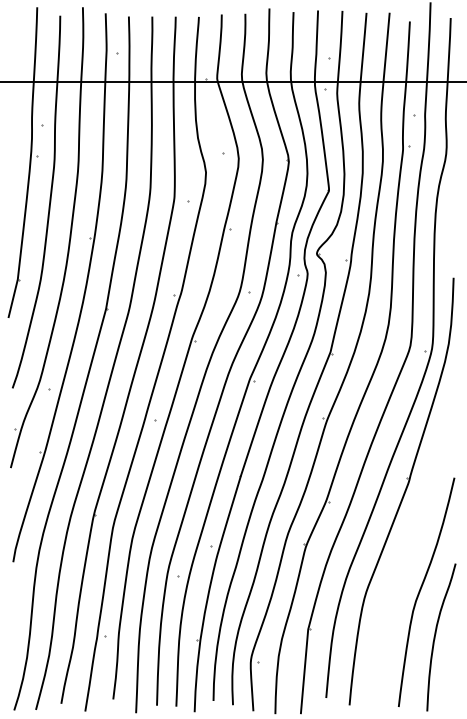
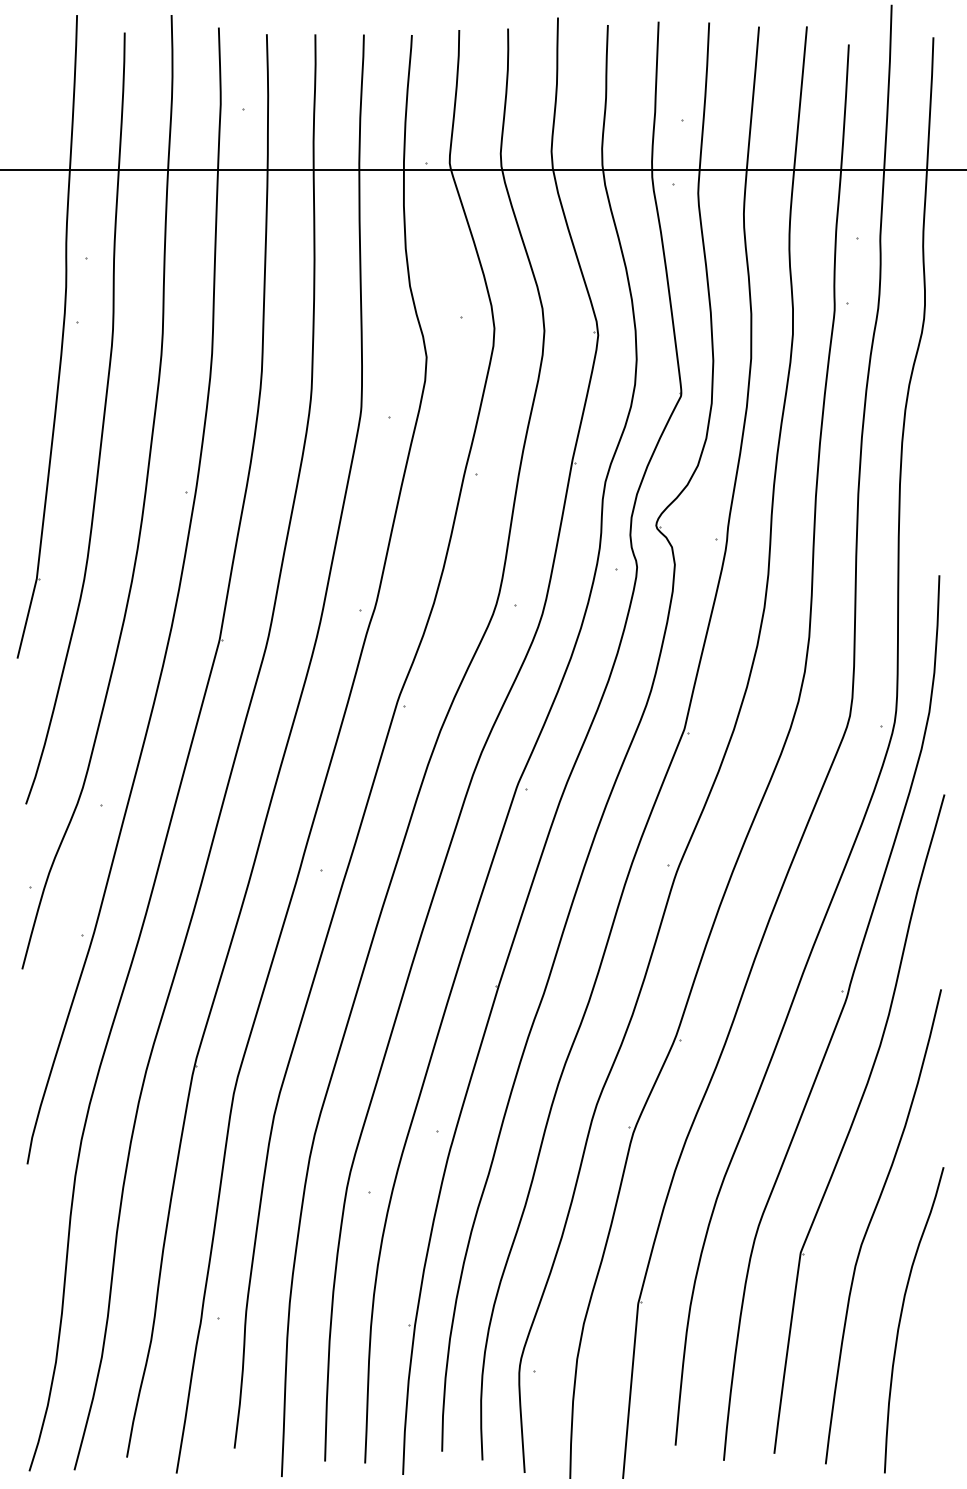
part: (414, 542) -> (858, 1123), added

